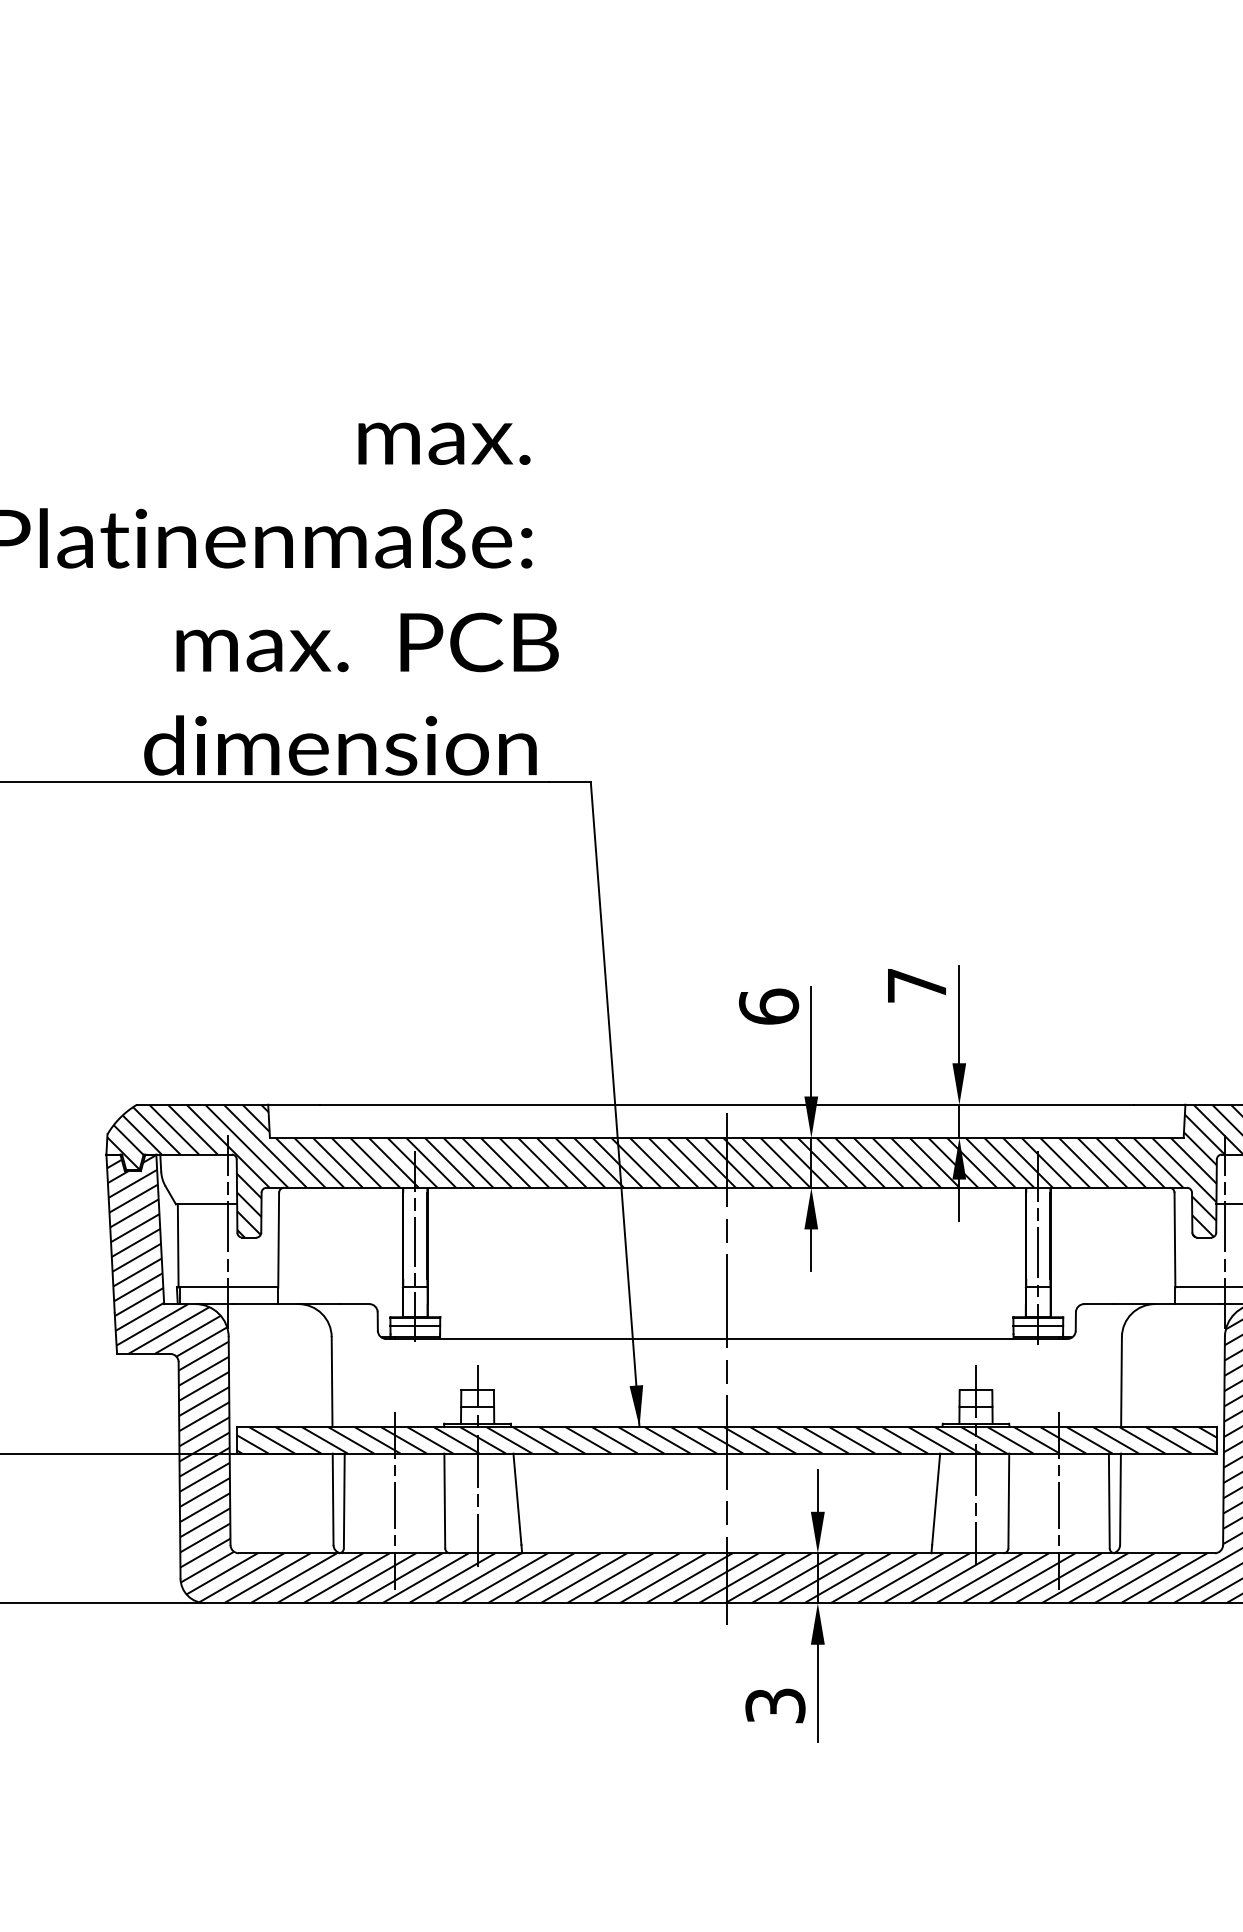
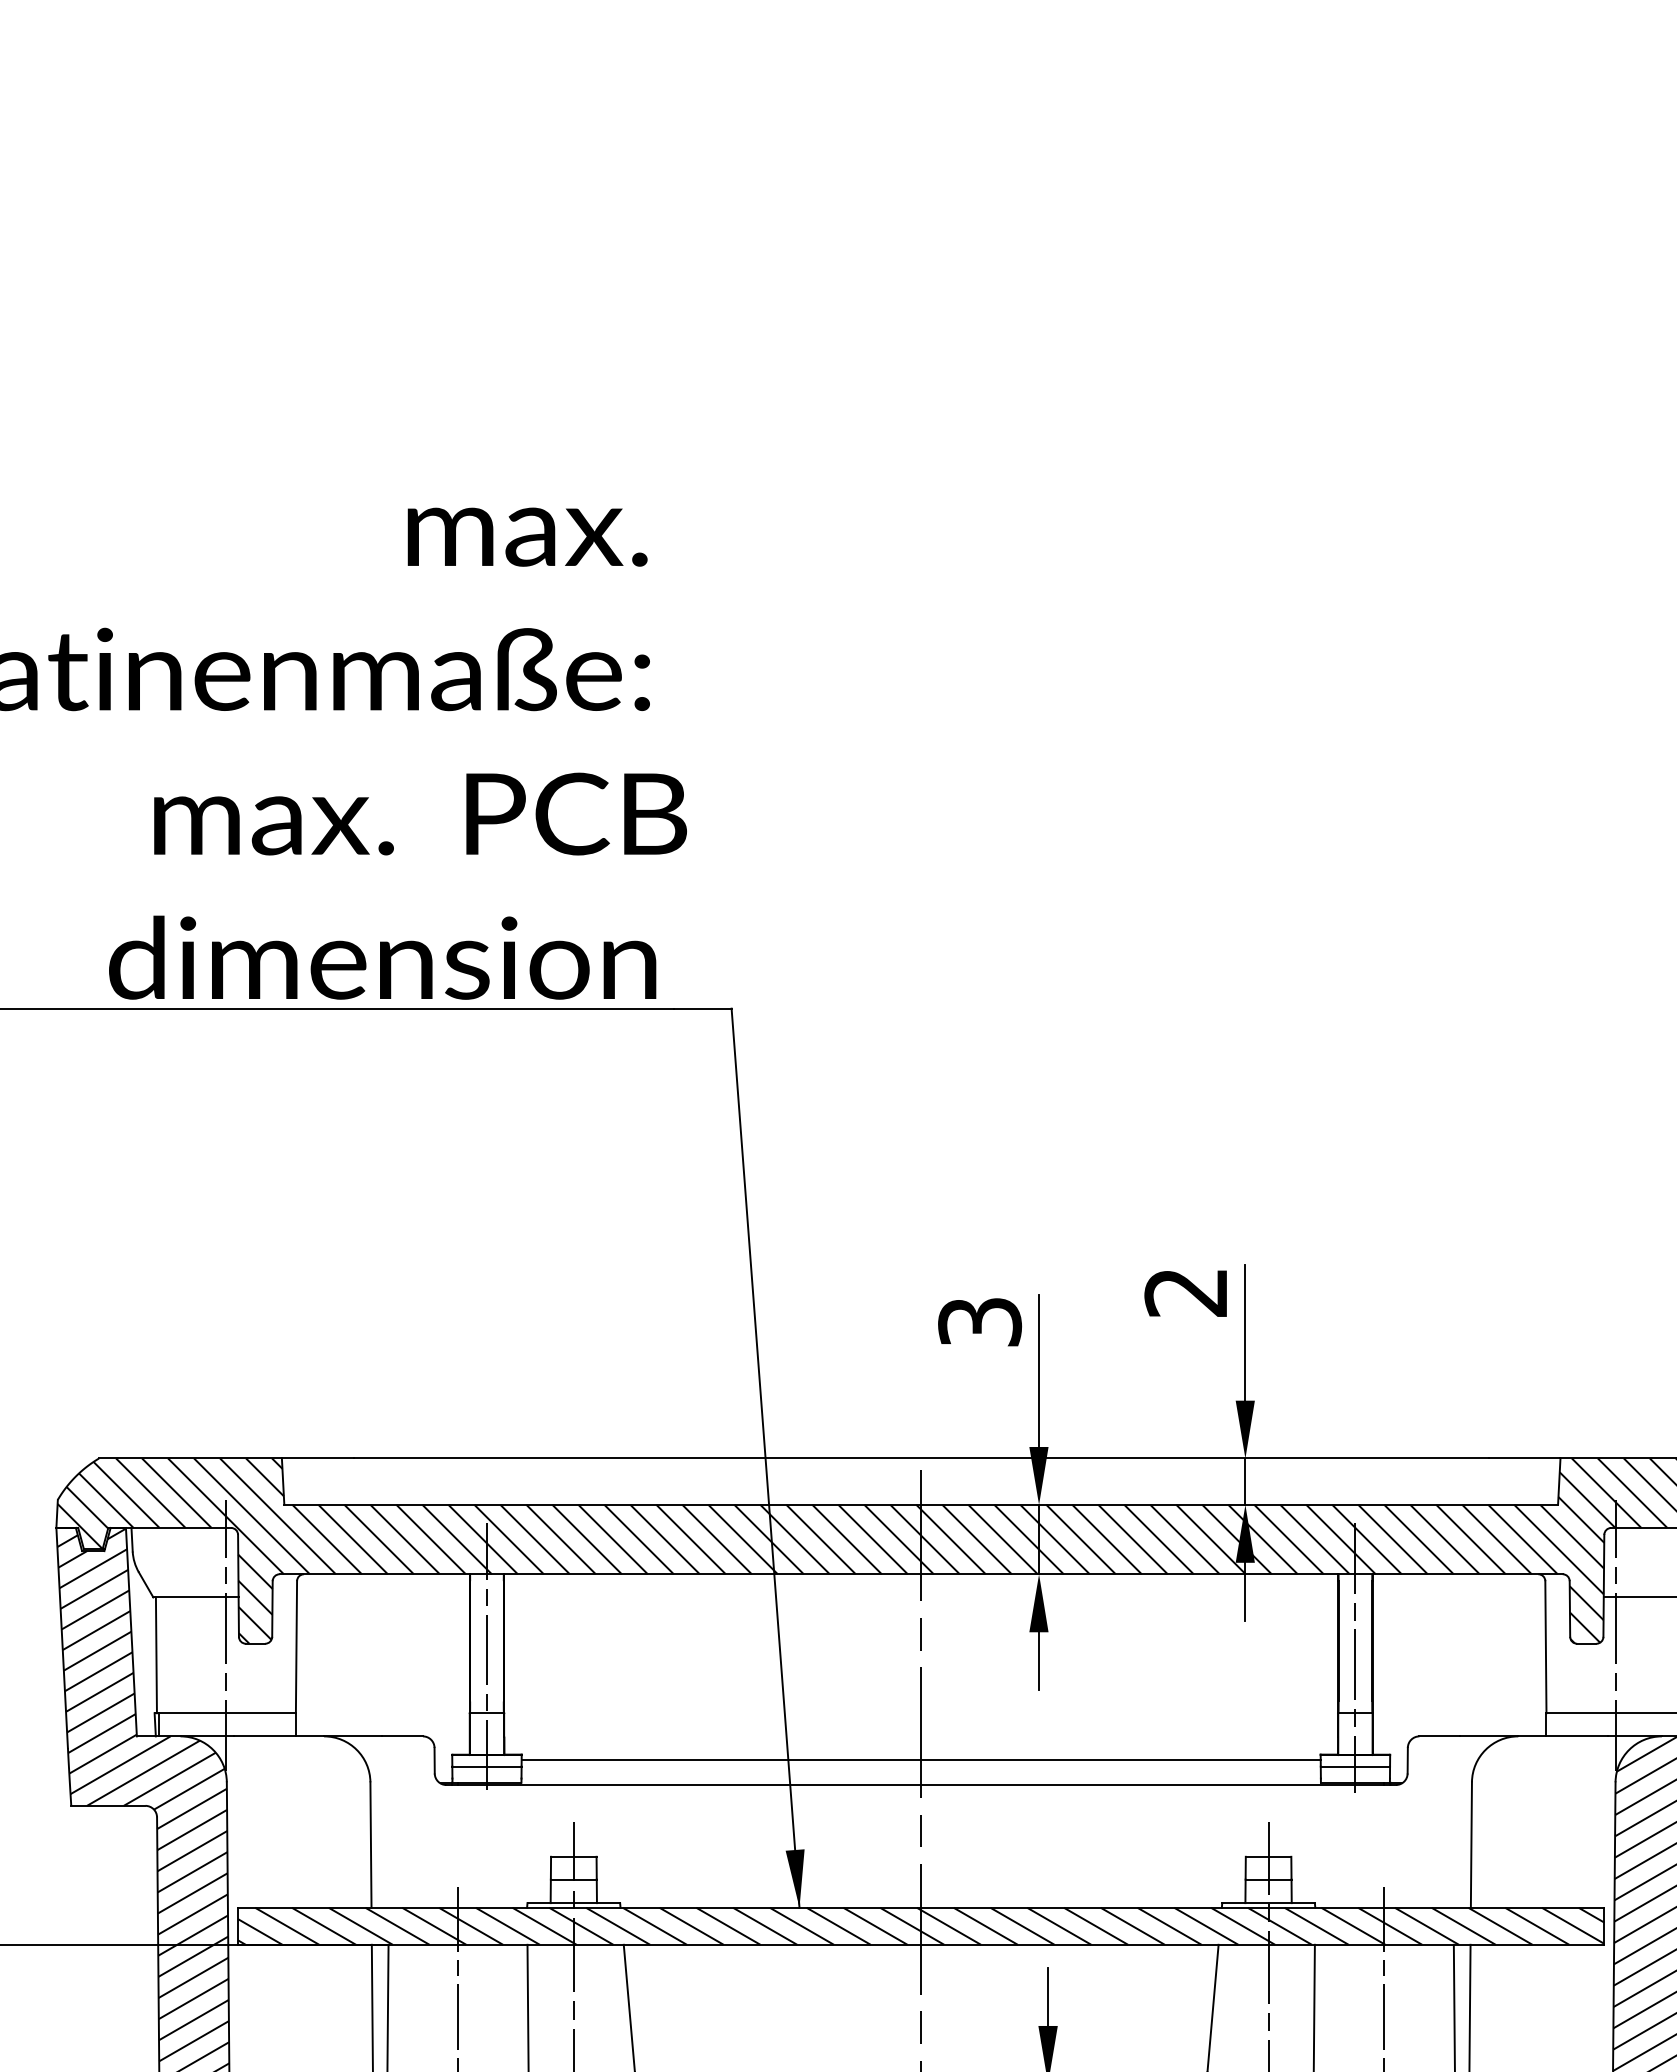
text: (916, 986) -> (1185, 1293), 7 -> 2
text: (768, 1006) -> (979, 1321), 6 -> 3
line: (726, 1320) -> (920, 1759), added

